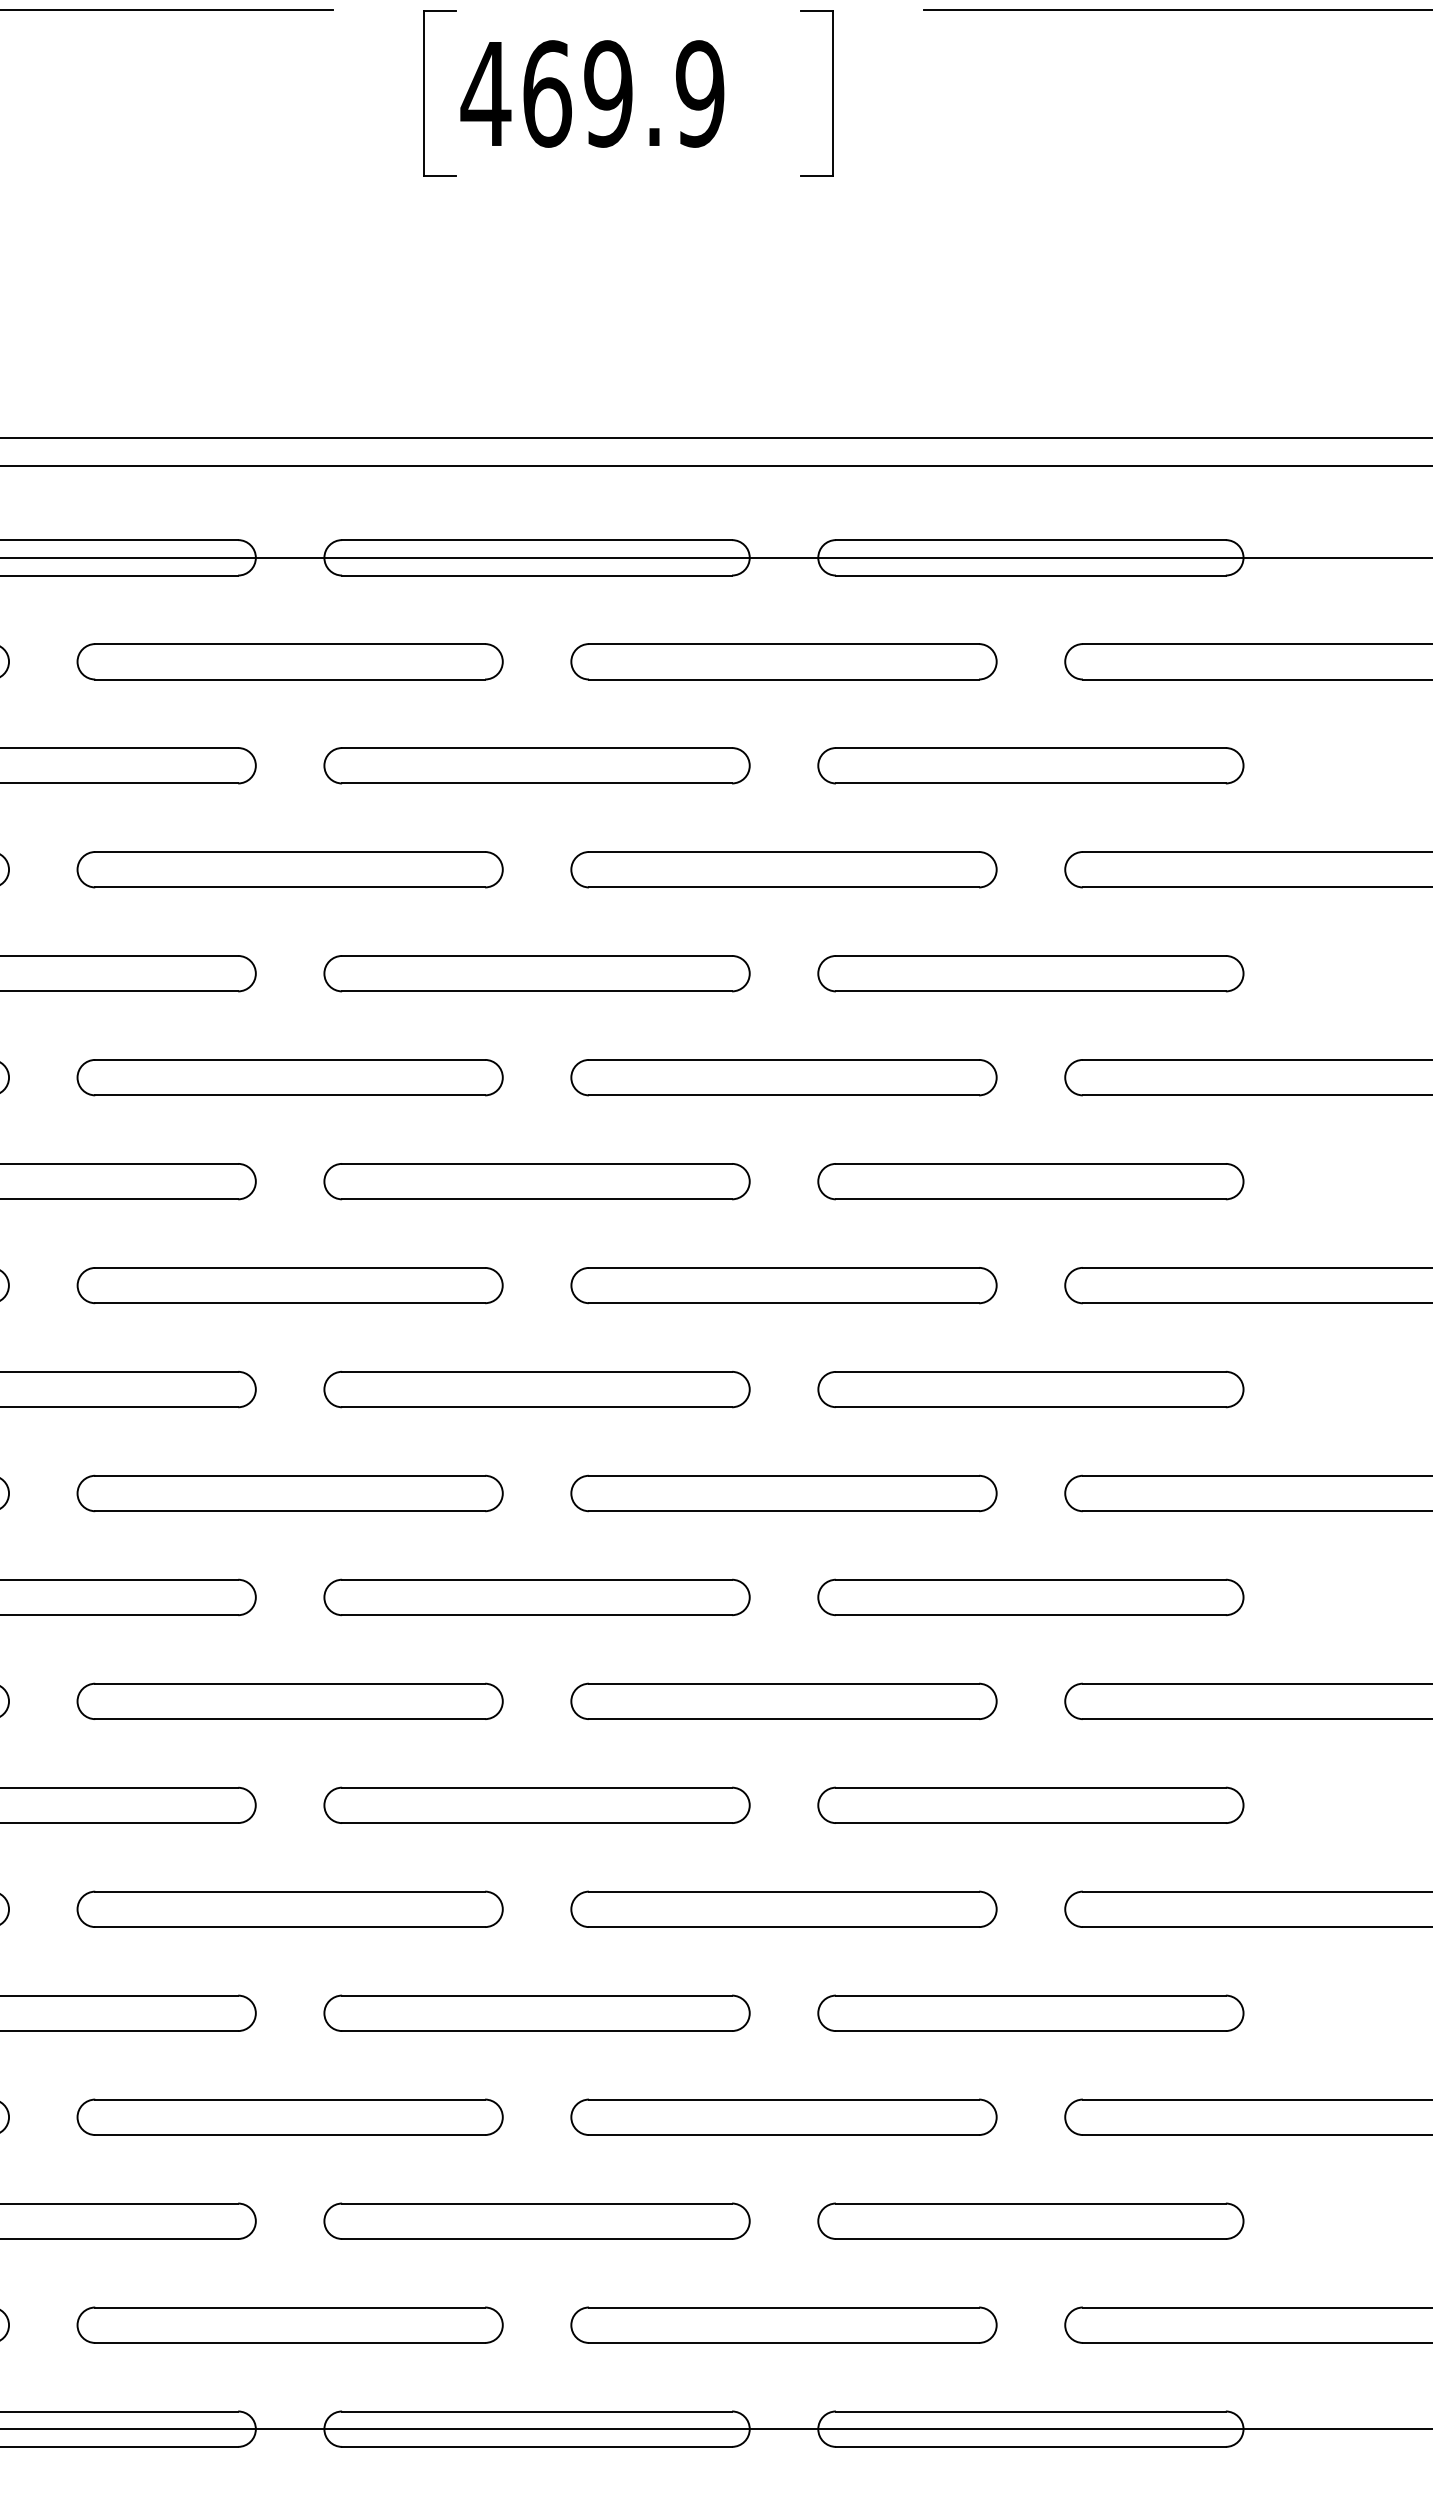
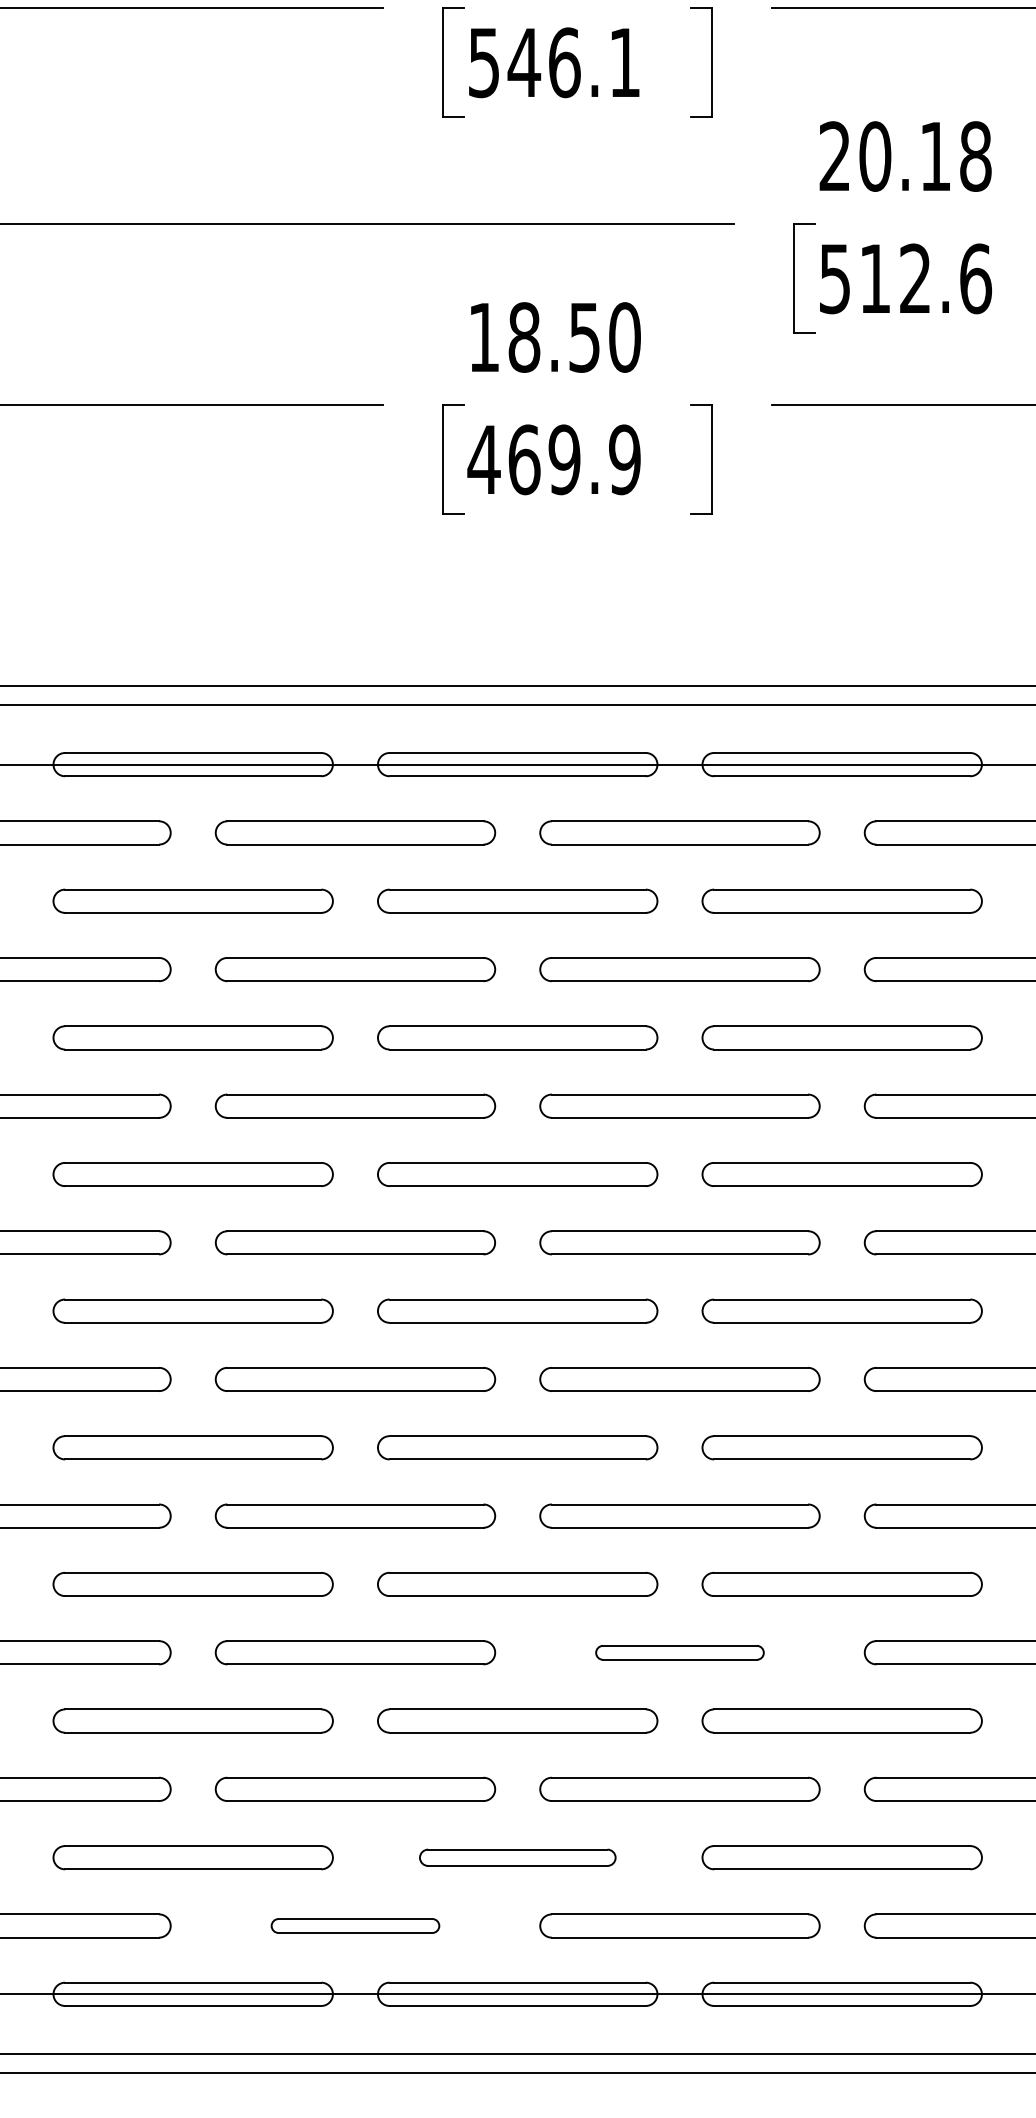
part: (783, 1908) -> (679, 1652), size x0.6
part: (536, 2220) -> (517, 1857), size x0.7
part: (290, 2324) -> (355, 1925), size x0.6

